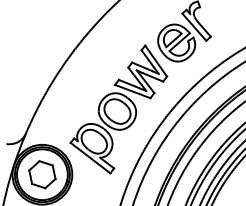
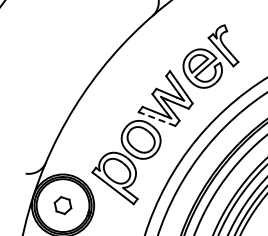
line: (133, 91) -> (157, 119), solid -> dashed
part: (41, 174) -> (62, 205), size x0.6

